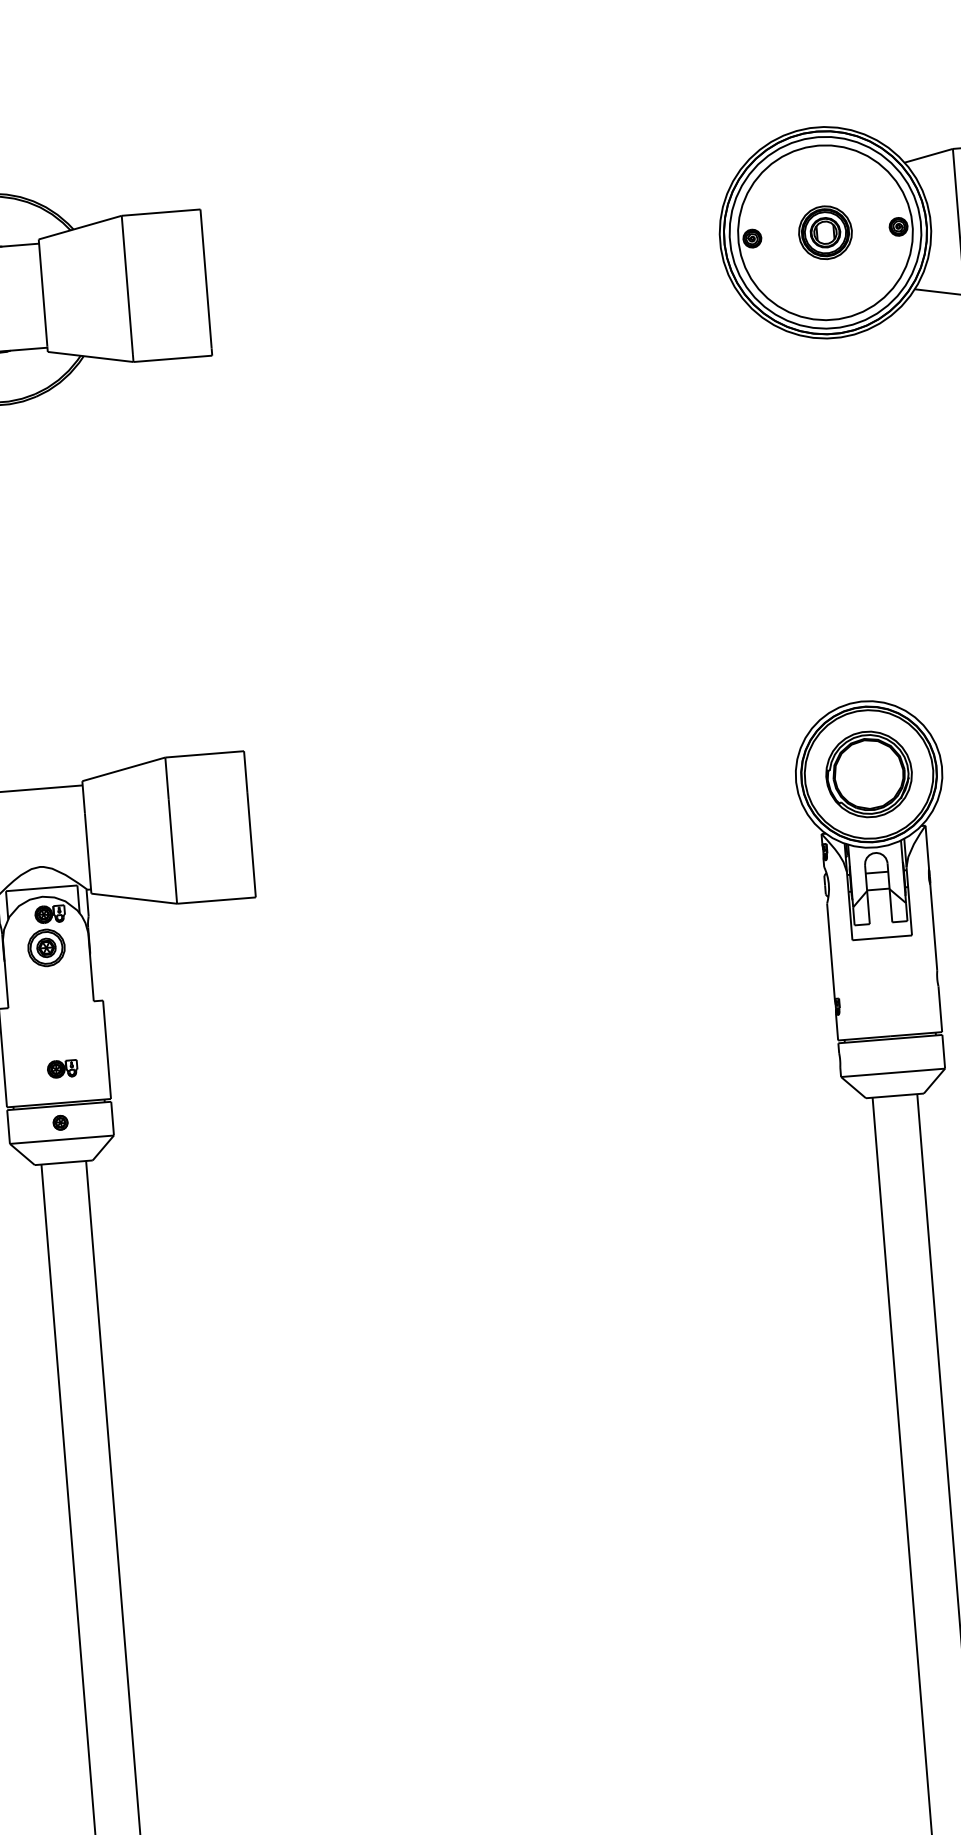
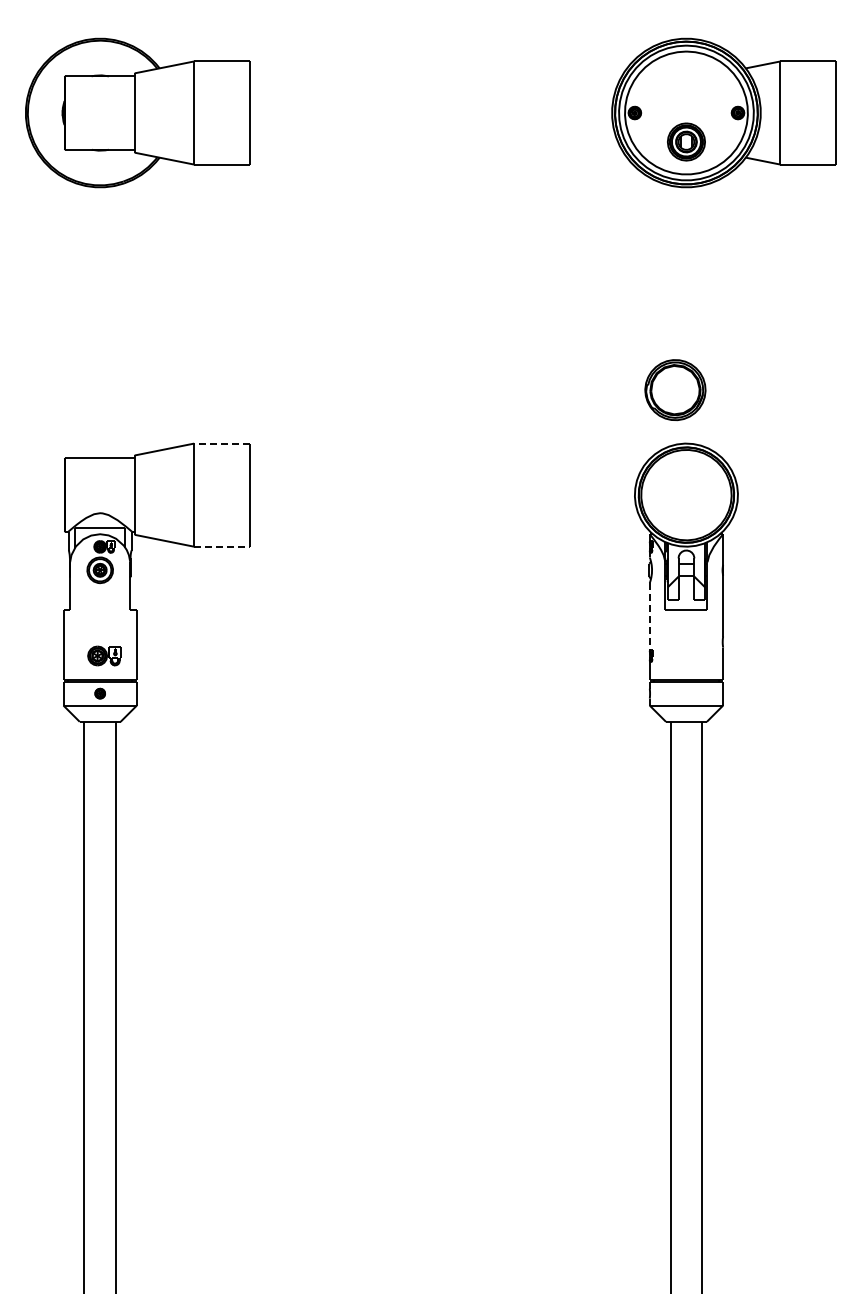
part: (825, 231) -> (686, 141), moved
line: (204, 754) -> (221, 443), solid -> dashed
part: (869, 774) -> (675, 390), moved
line: (215, 900) -> (221, 546), solid -> dashed
line: (830, 952) -> (649, 617), solid -> dashed
part: (62, 1068) -> (104, 655), size x1.6

